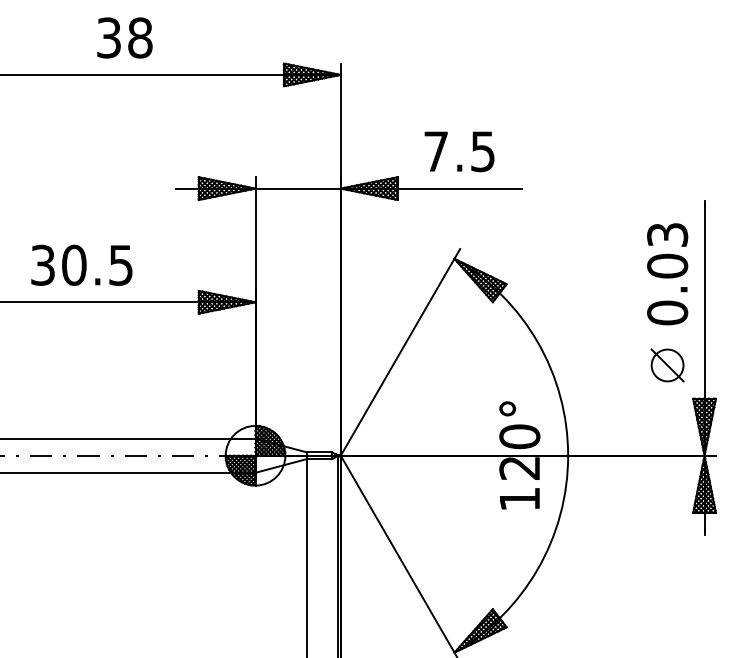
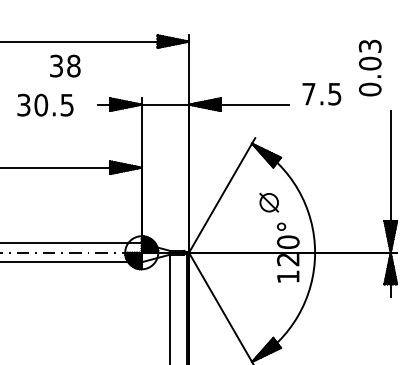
text: (125, 36) -> (65, 65), moved
text: (458, 152) -> (321, 94), moved
text: (81, 264) -> (45, 104), moved
text: (666, 274) -> (369, 68), moved
part: (668, 365) -> (269, 202), moved

